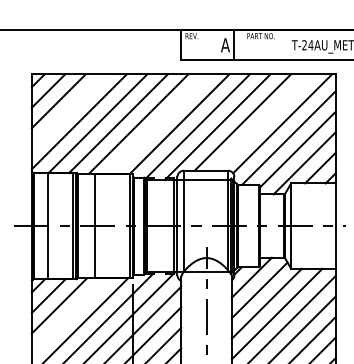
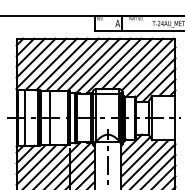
line: (67, 110) -> (35, 57), added
line: (263, 121) -> (137, 63), added
line: (159, 123) -> (83, 64), added
line: (69, 315) -> (36, 164), added

